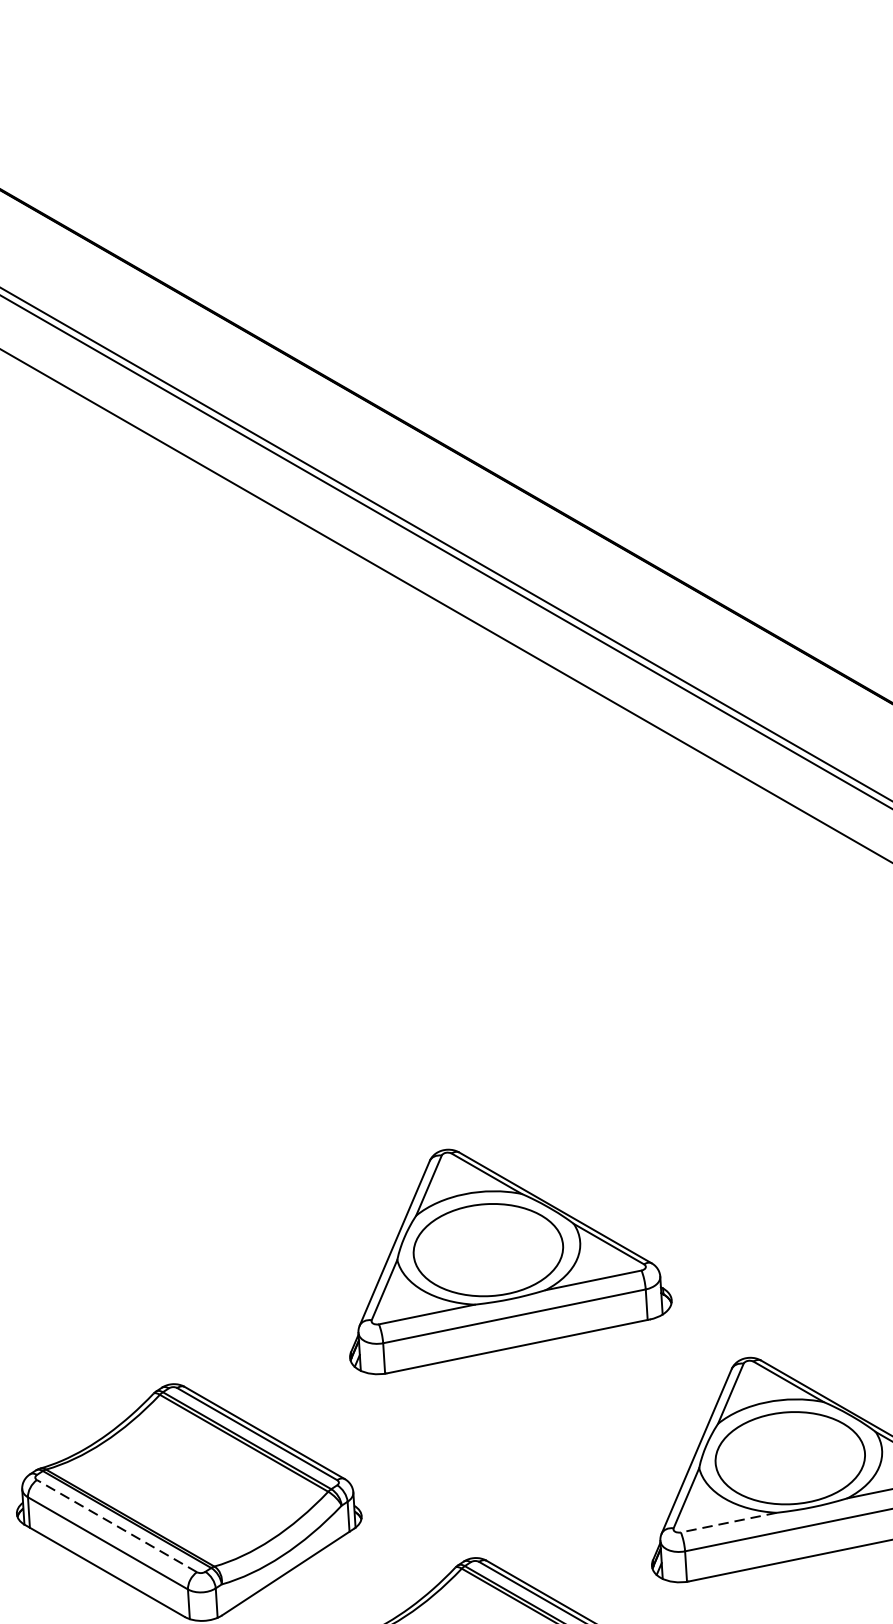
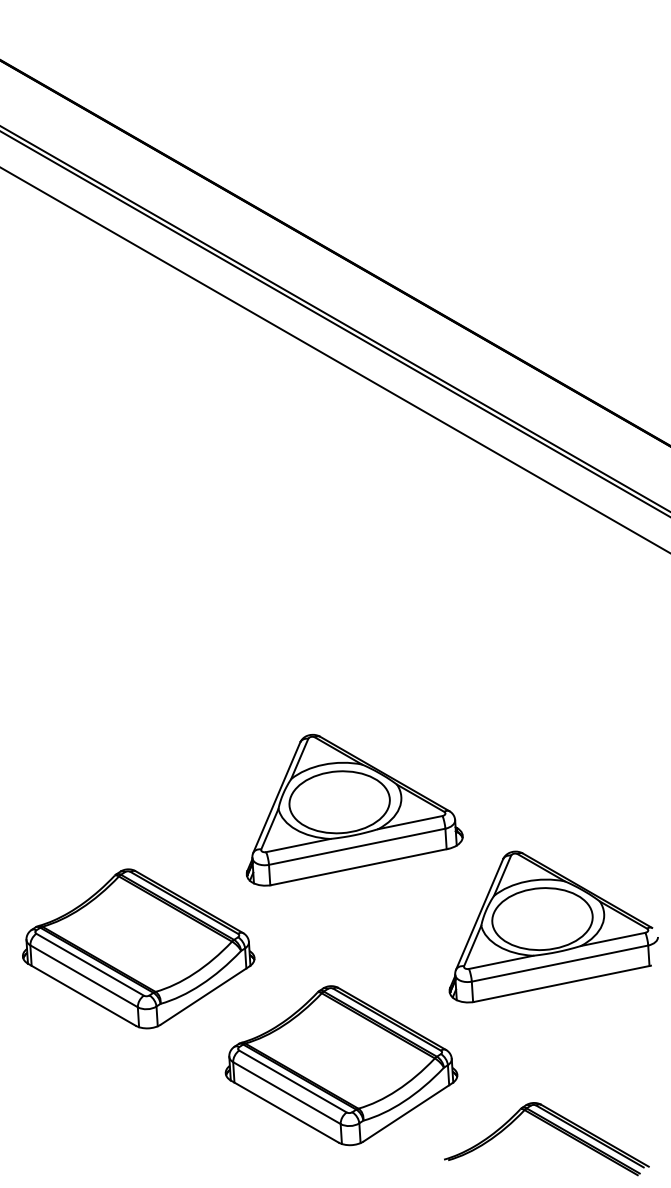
part: (510, 1262) -> (354, 810), moved
line: (729, 1522) -> (501, 962), dashed -> solid
line: (116, 1525) -> (89, 964), dashed -> solid

